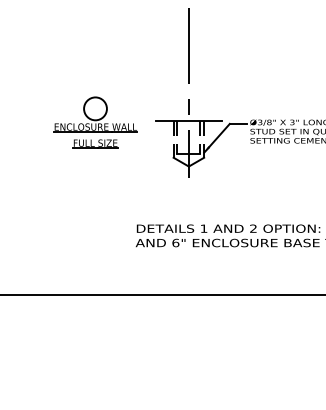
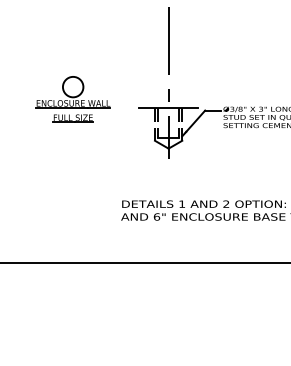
part: (94, 122) -> (72, 99), moved

